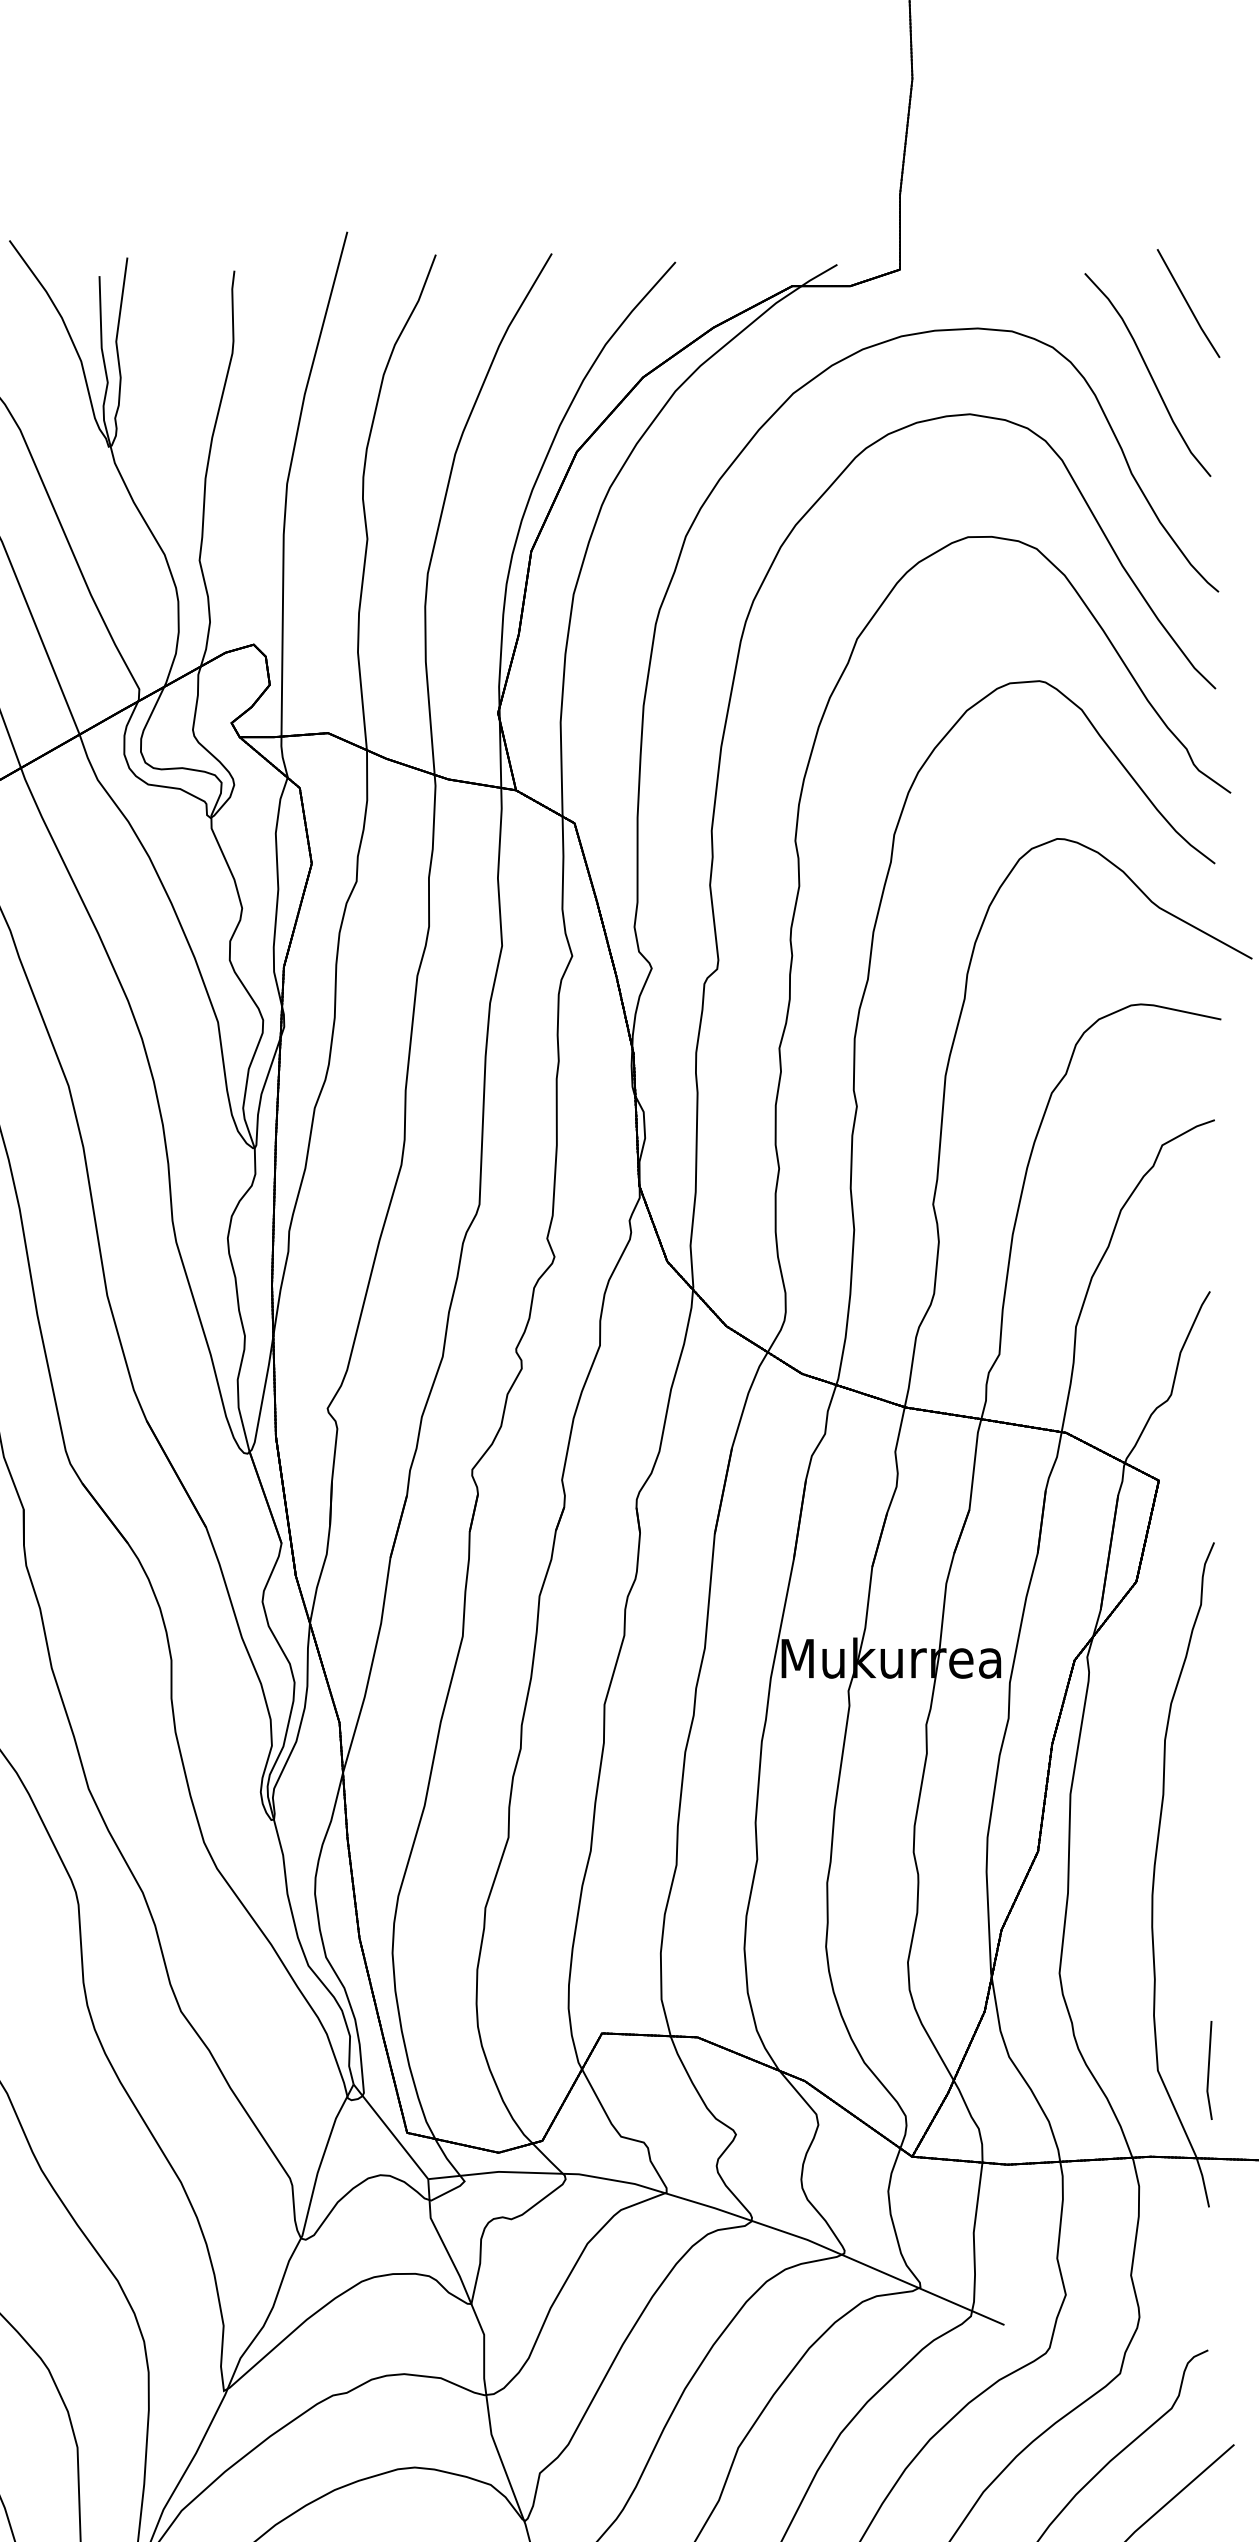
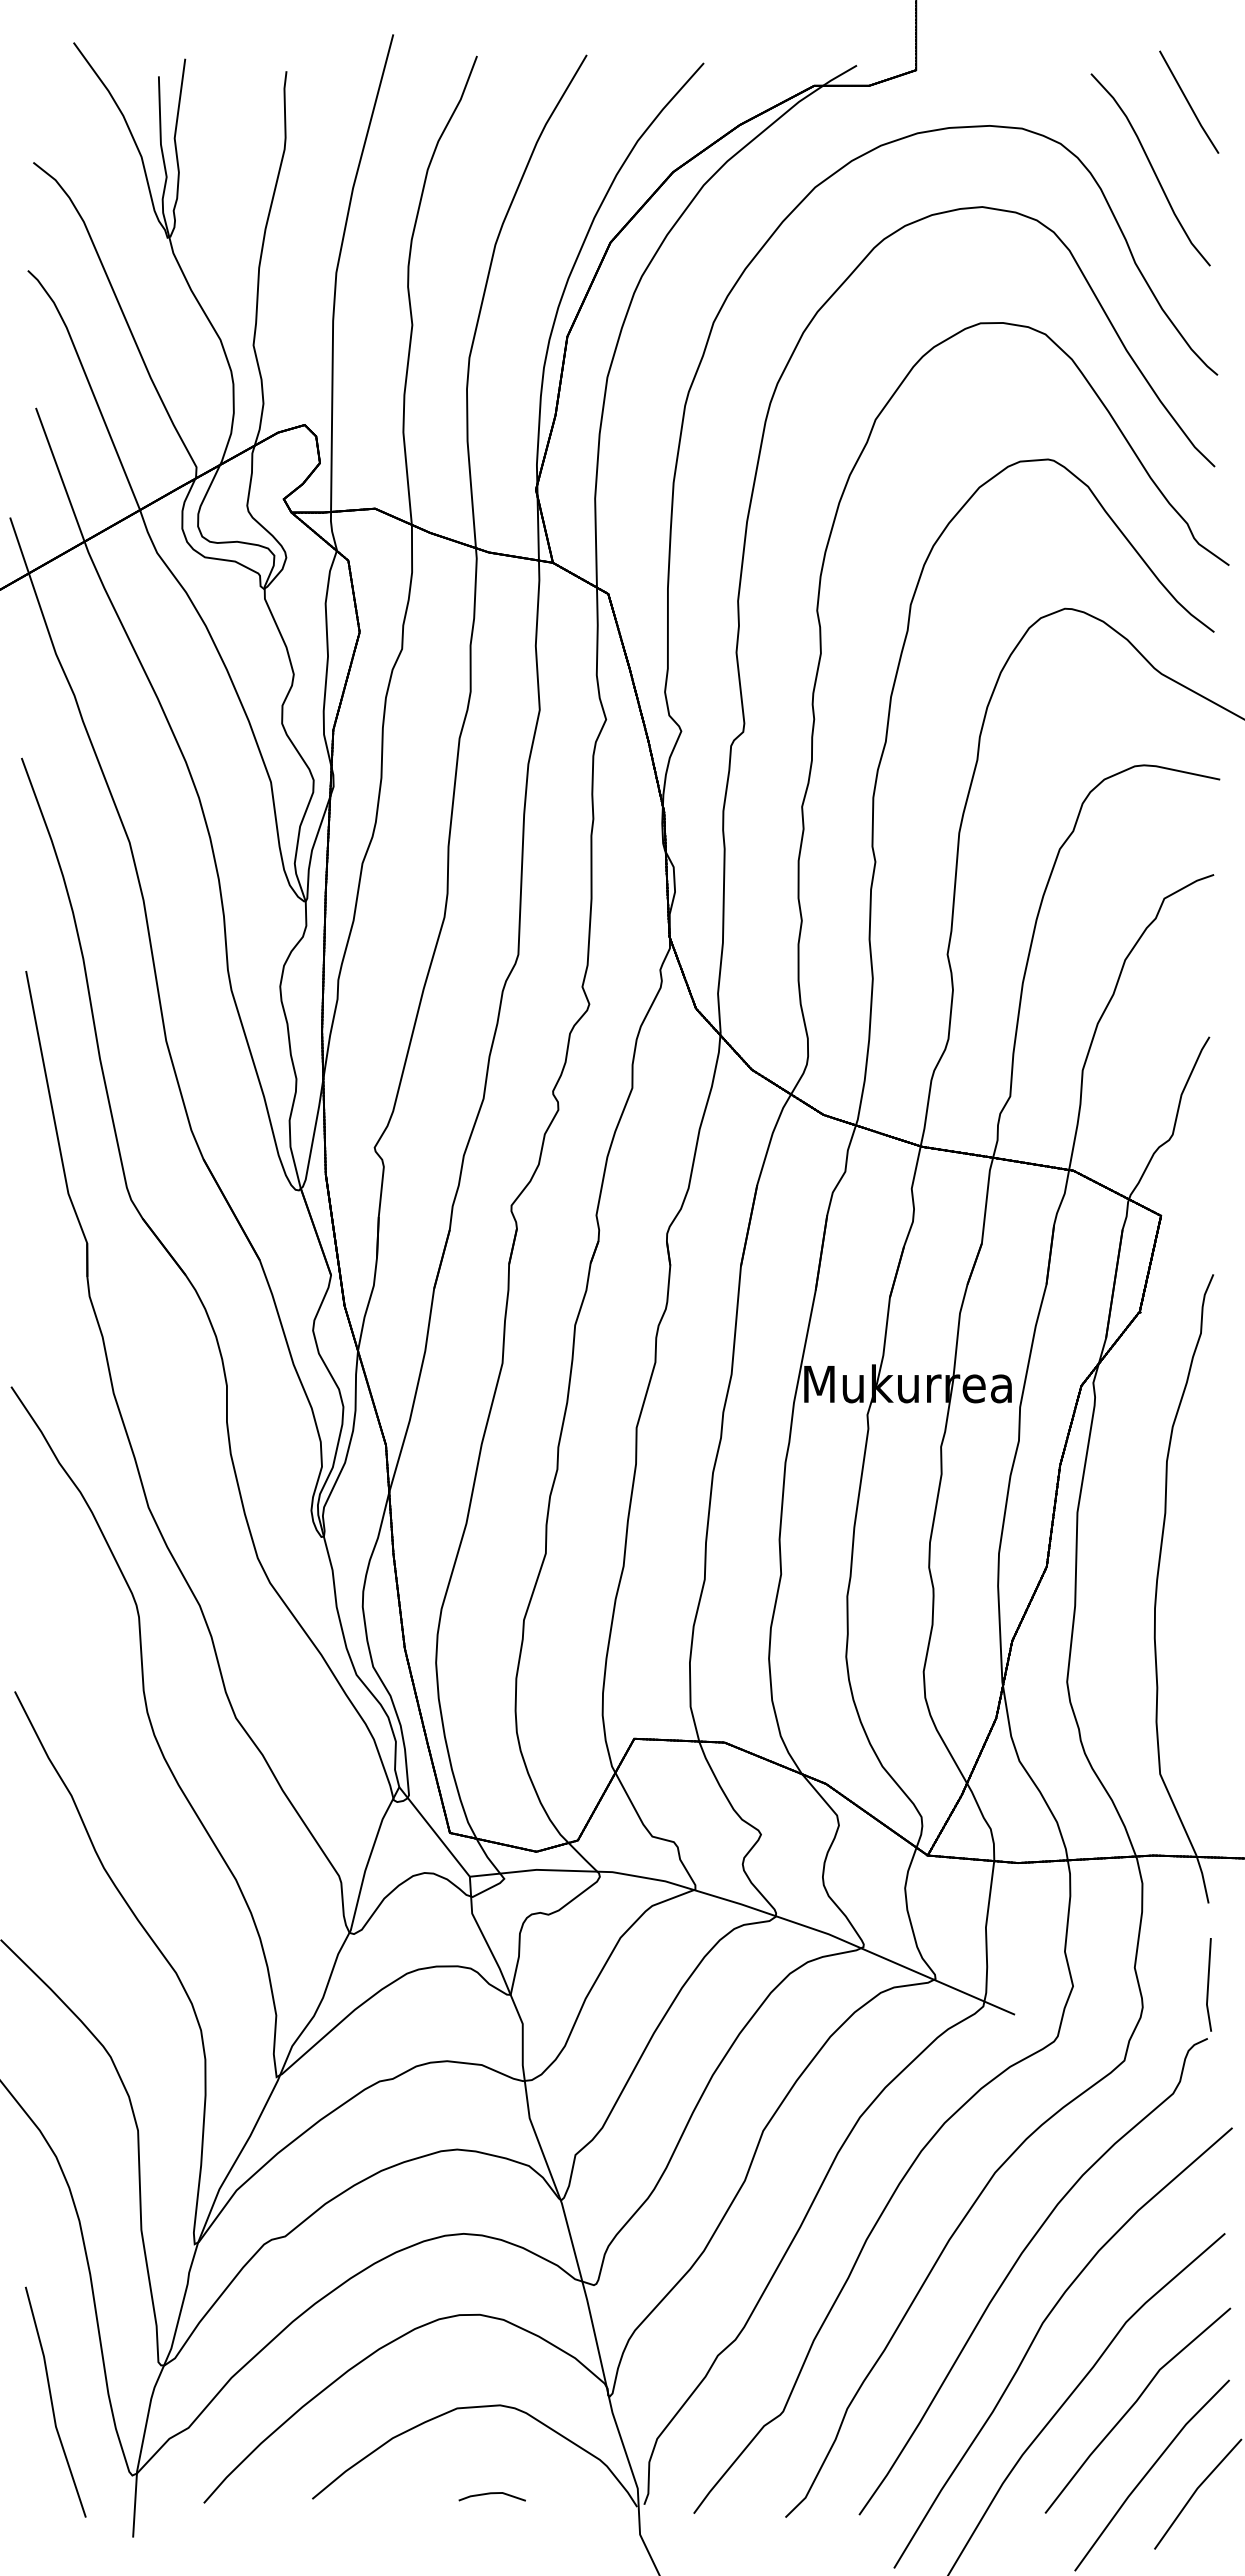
line: (1210, 2070) -> (1209, 1984), moved

